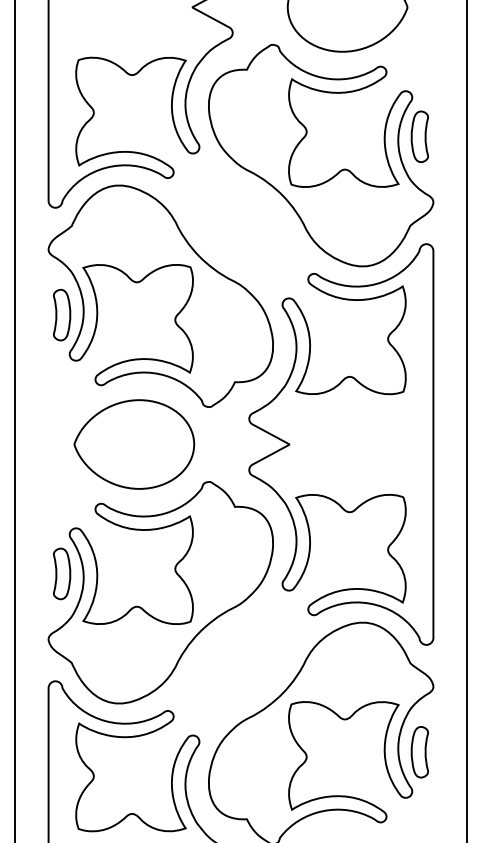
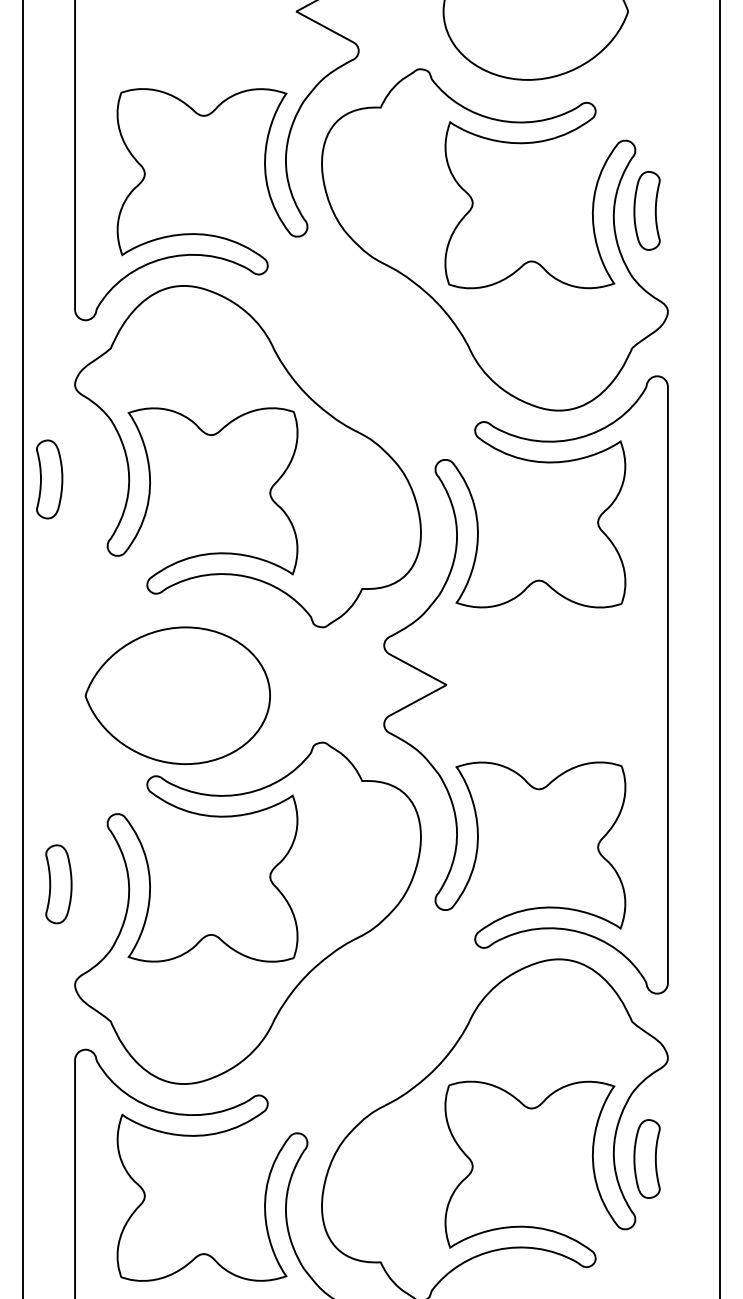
part: (62, 314) -> (50, 478), moved
part: (134, 444) -> (178, 695), moved
part: (62, 573) -> (59, 883), moved

